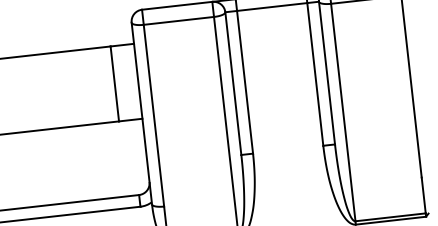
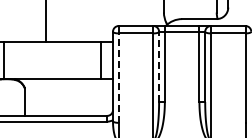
line: (234, 82) -> (159, 66), solid -> dashed
line: (153, 116) -> (118, 78), solid -> dashed

